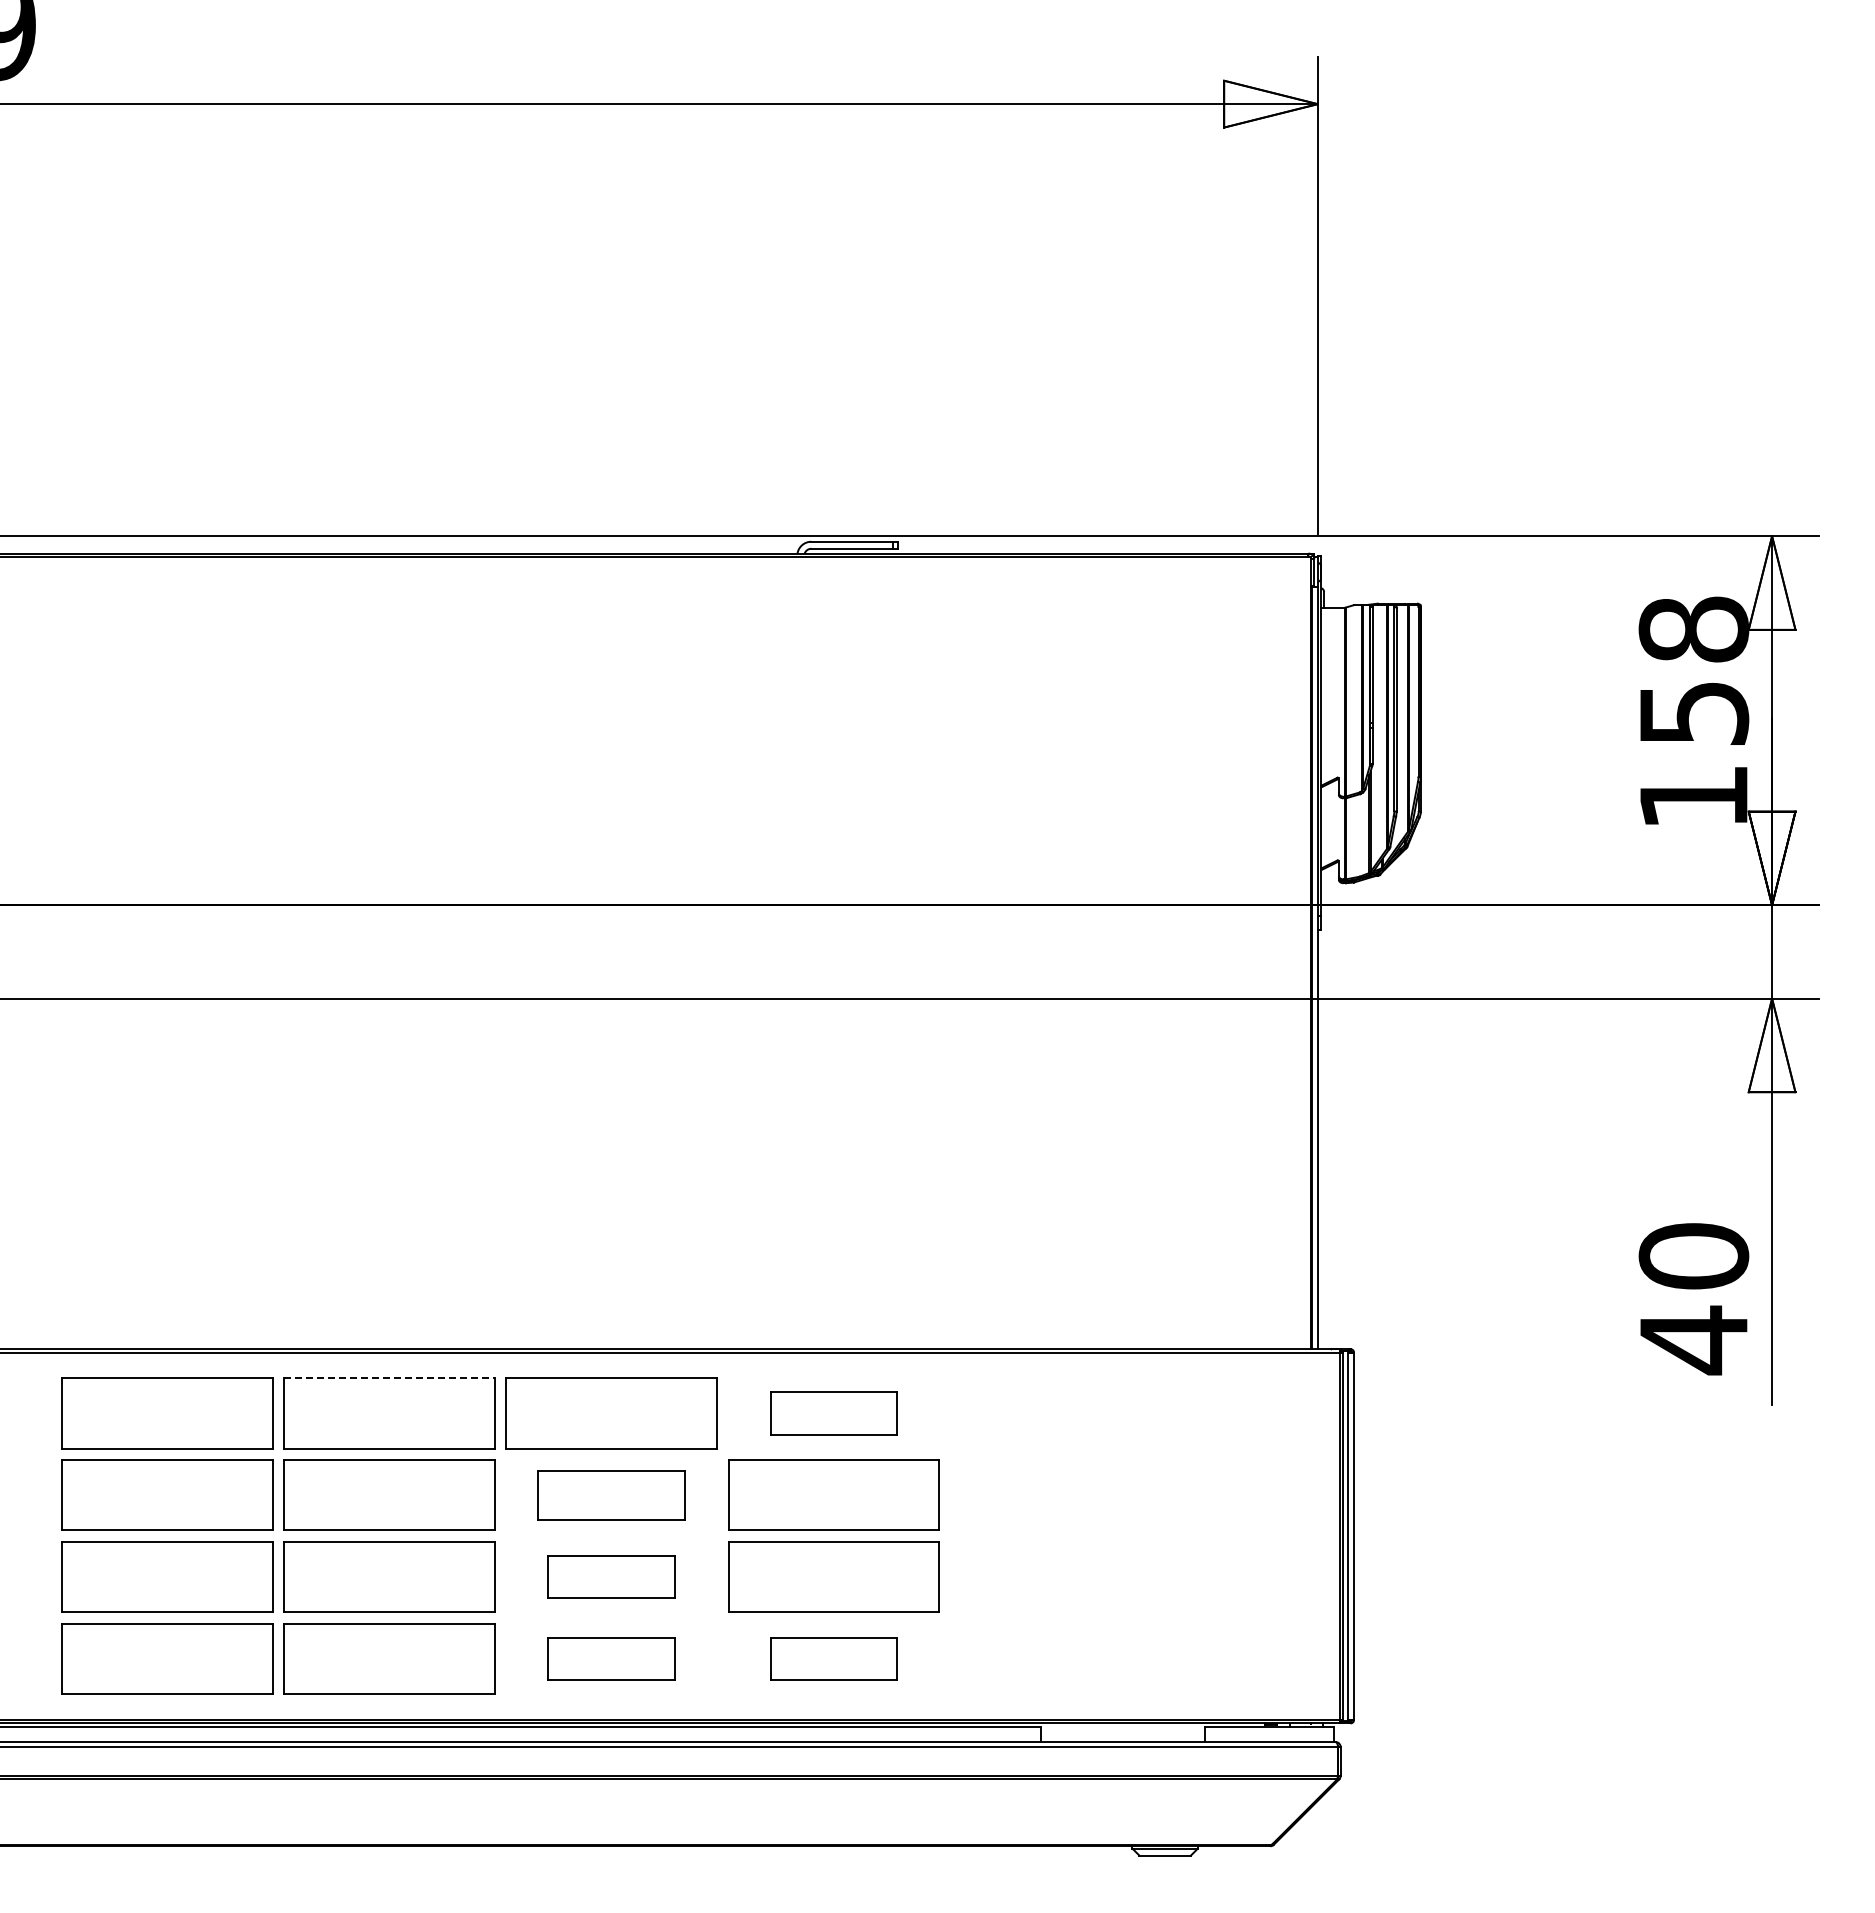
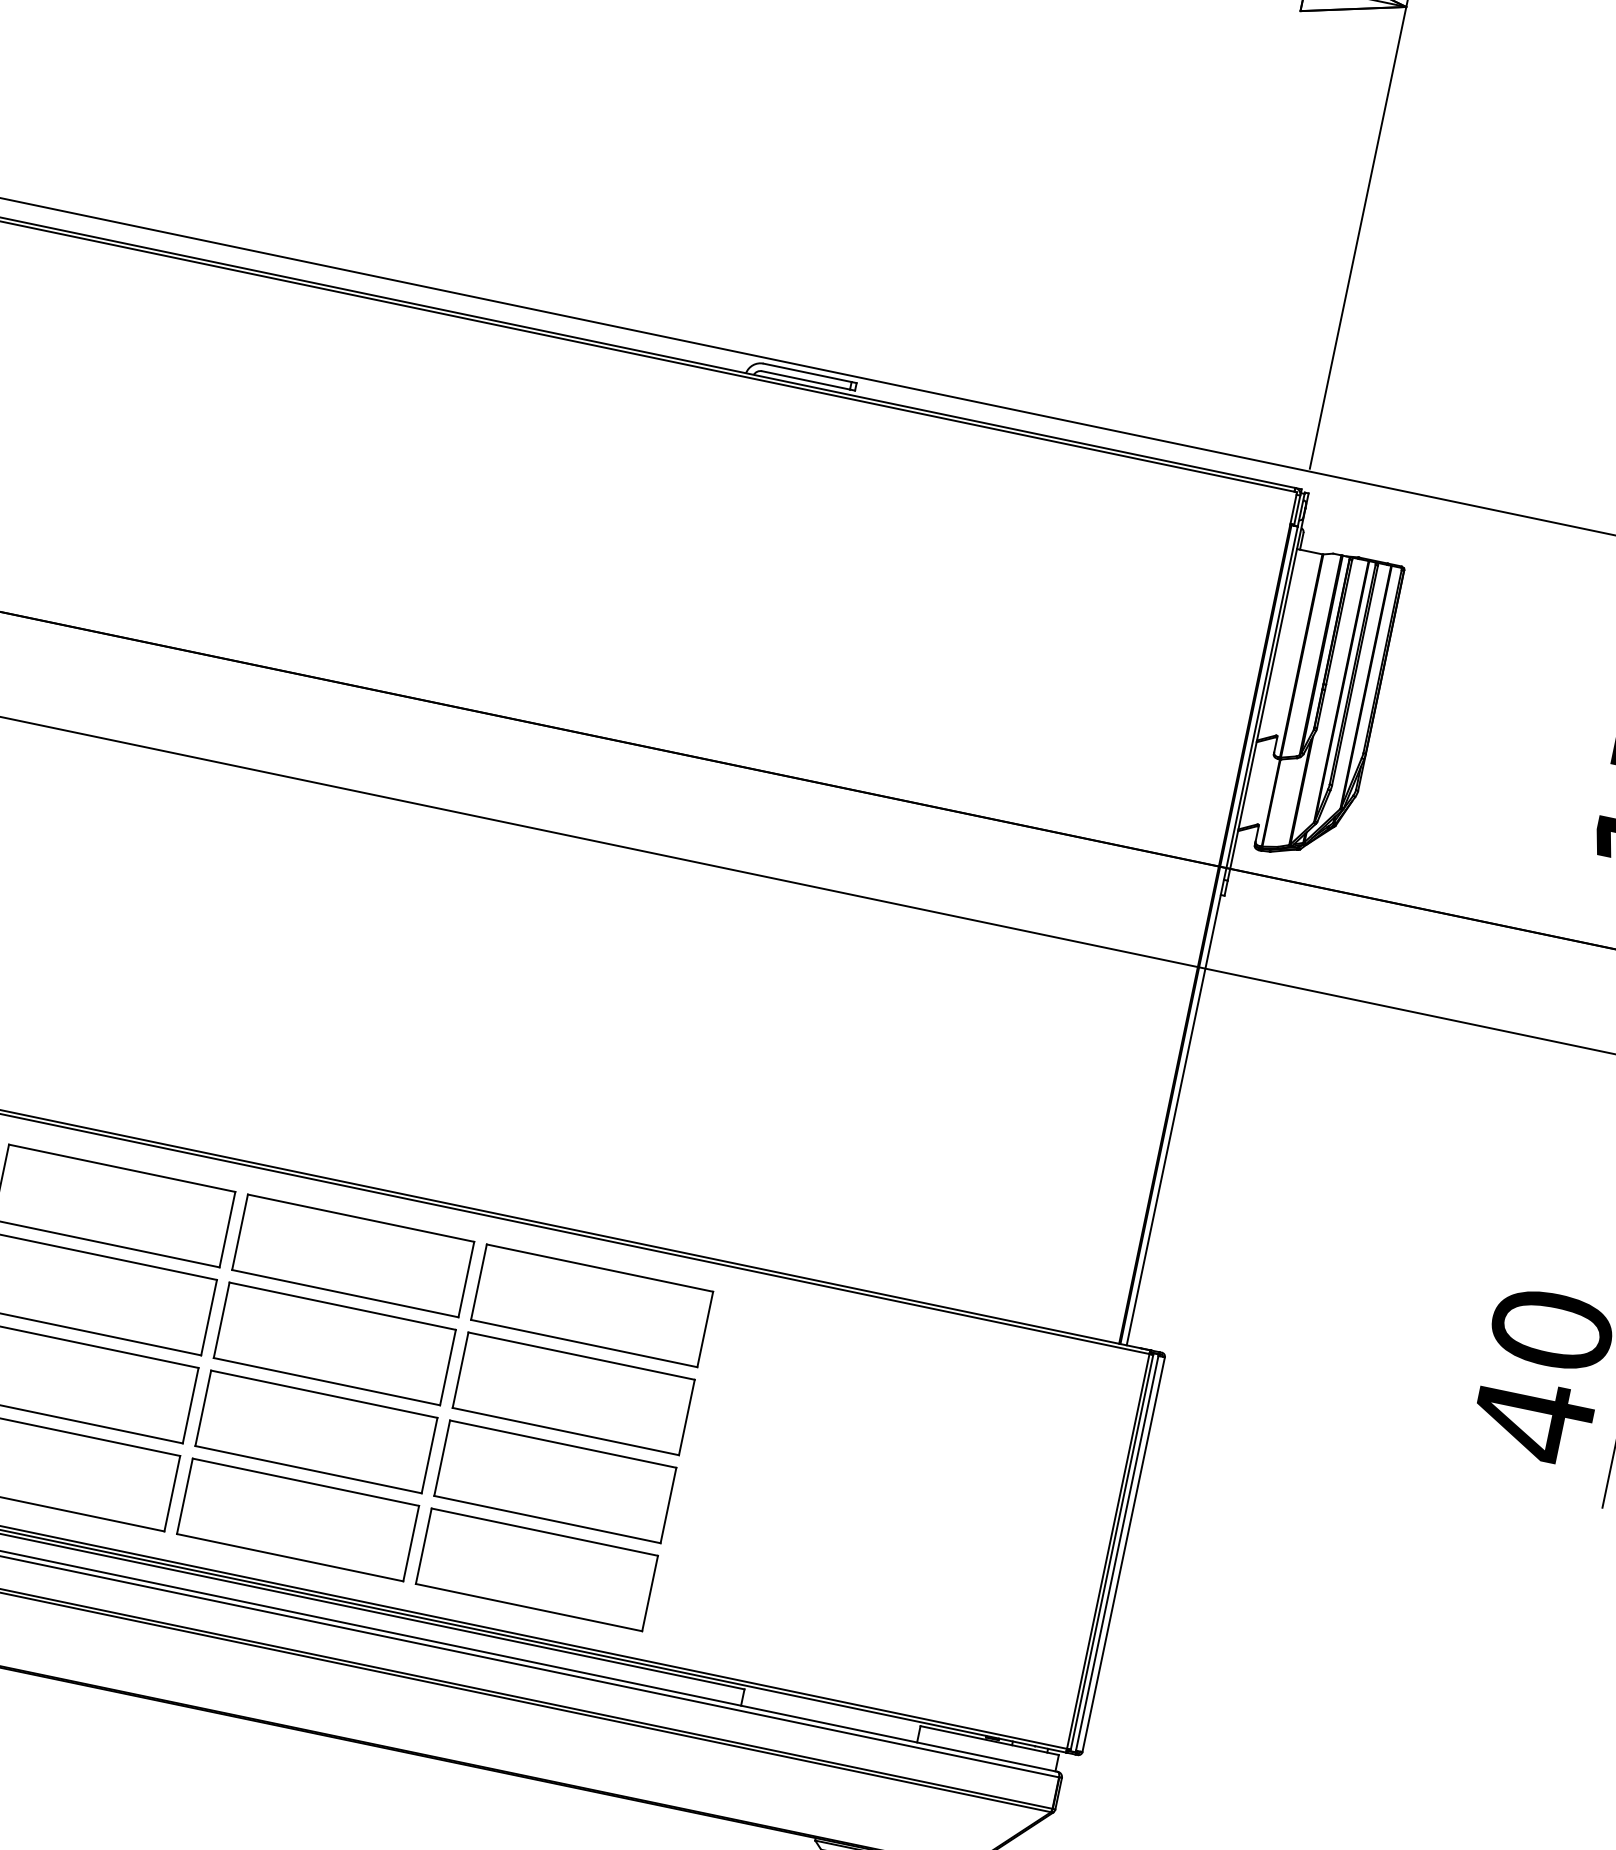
line: (389, 1378) -> (122, 1168), dashed -> solid
part: (833, 1413) -> (591, 1305), size x1.67
part: (611, 1494) -> (334, 1342), size x1.43
part: (611, 1576) -> (316, 1431), size x1.67
part: (611, 1658) -> (297, 1519), size x1.67
part: (833, 1658) -> (536, 1569), size x1.67

